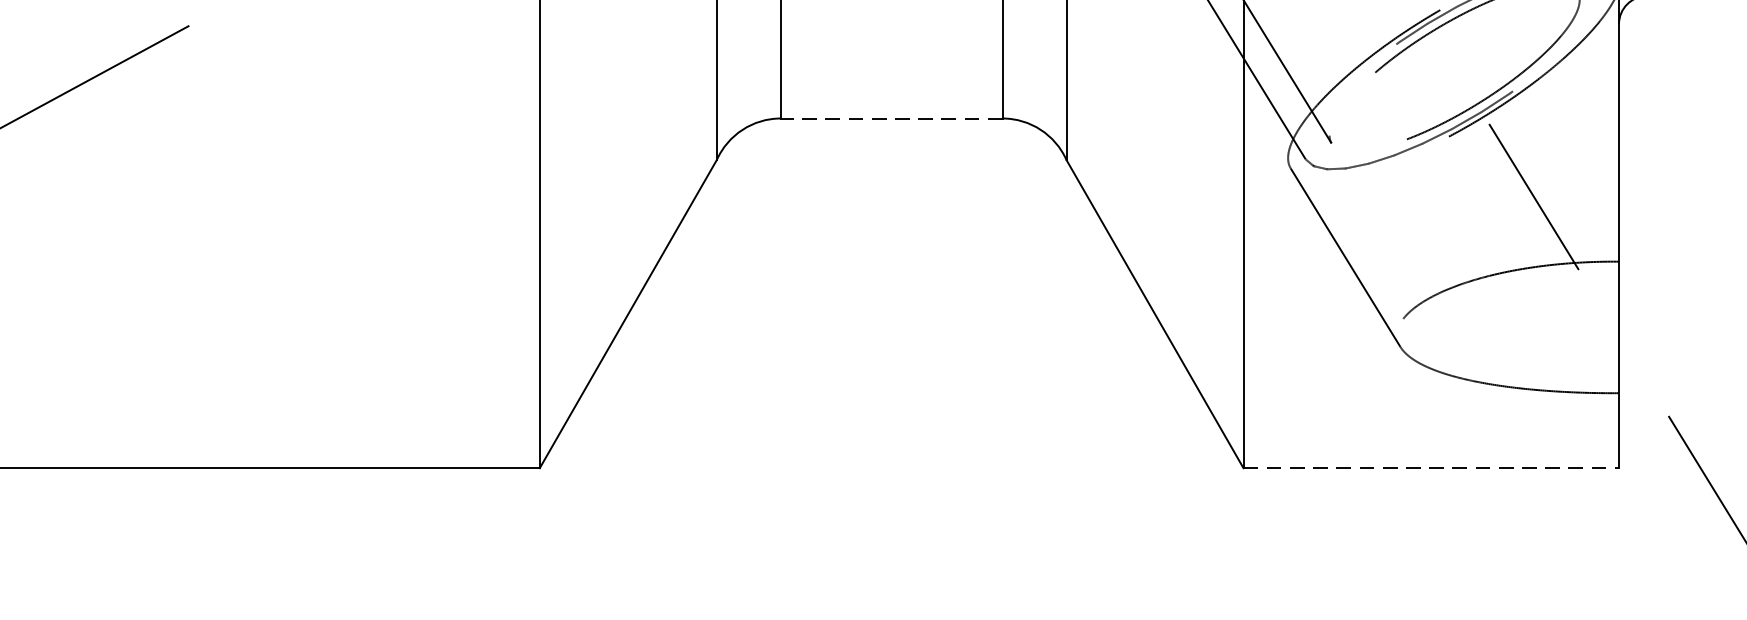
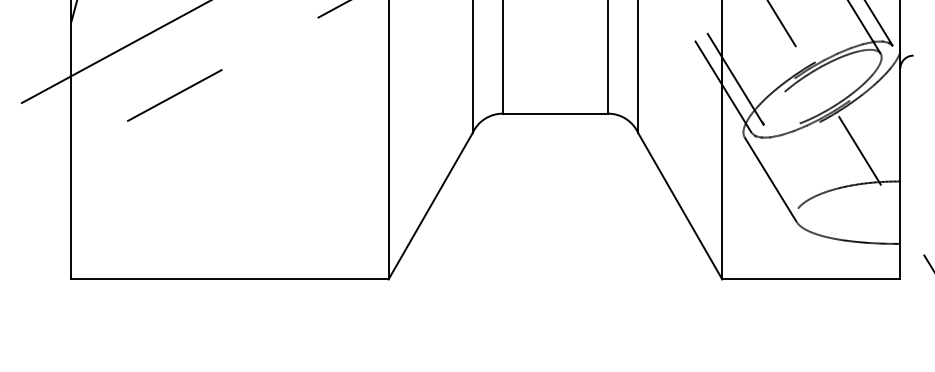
line: (891, 118) -> (555, 113), dashed -> solid
line: (1431, 468) -> (811, 279), dashed -> solid

